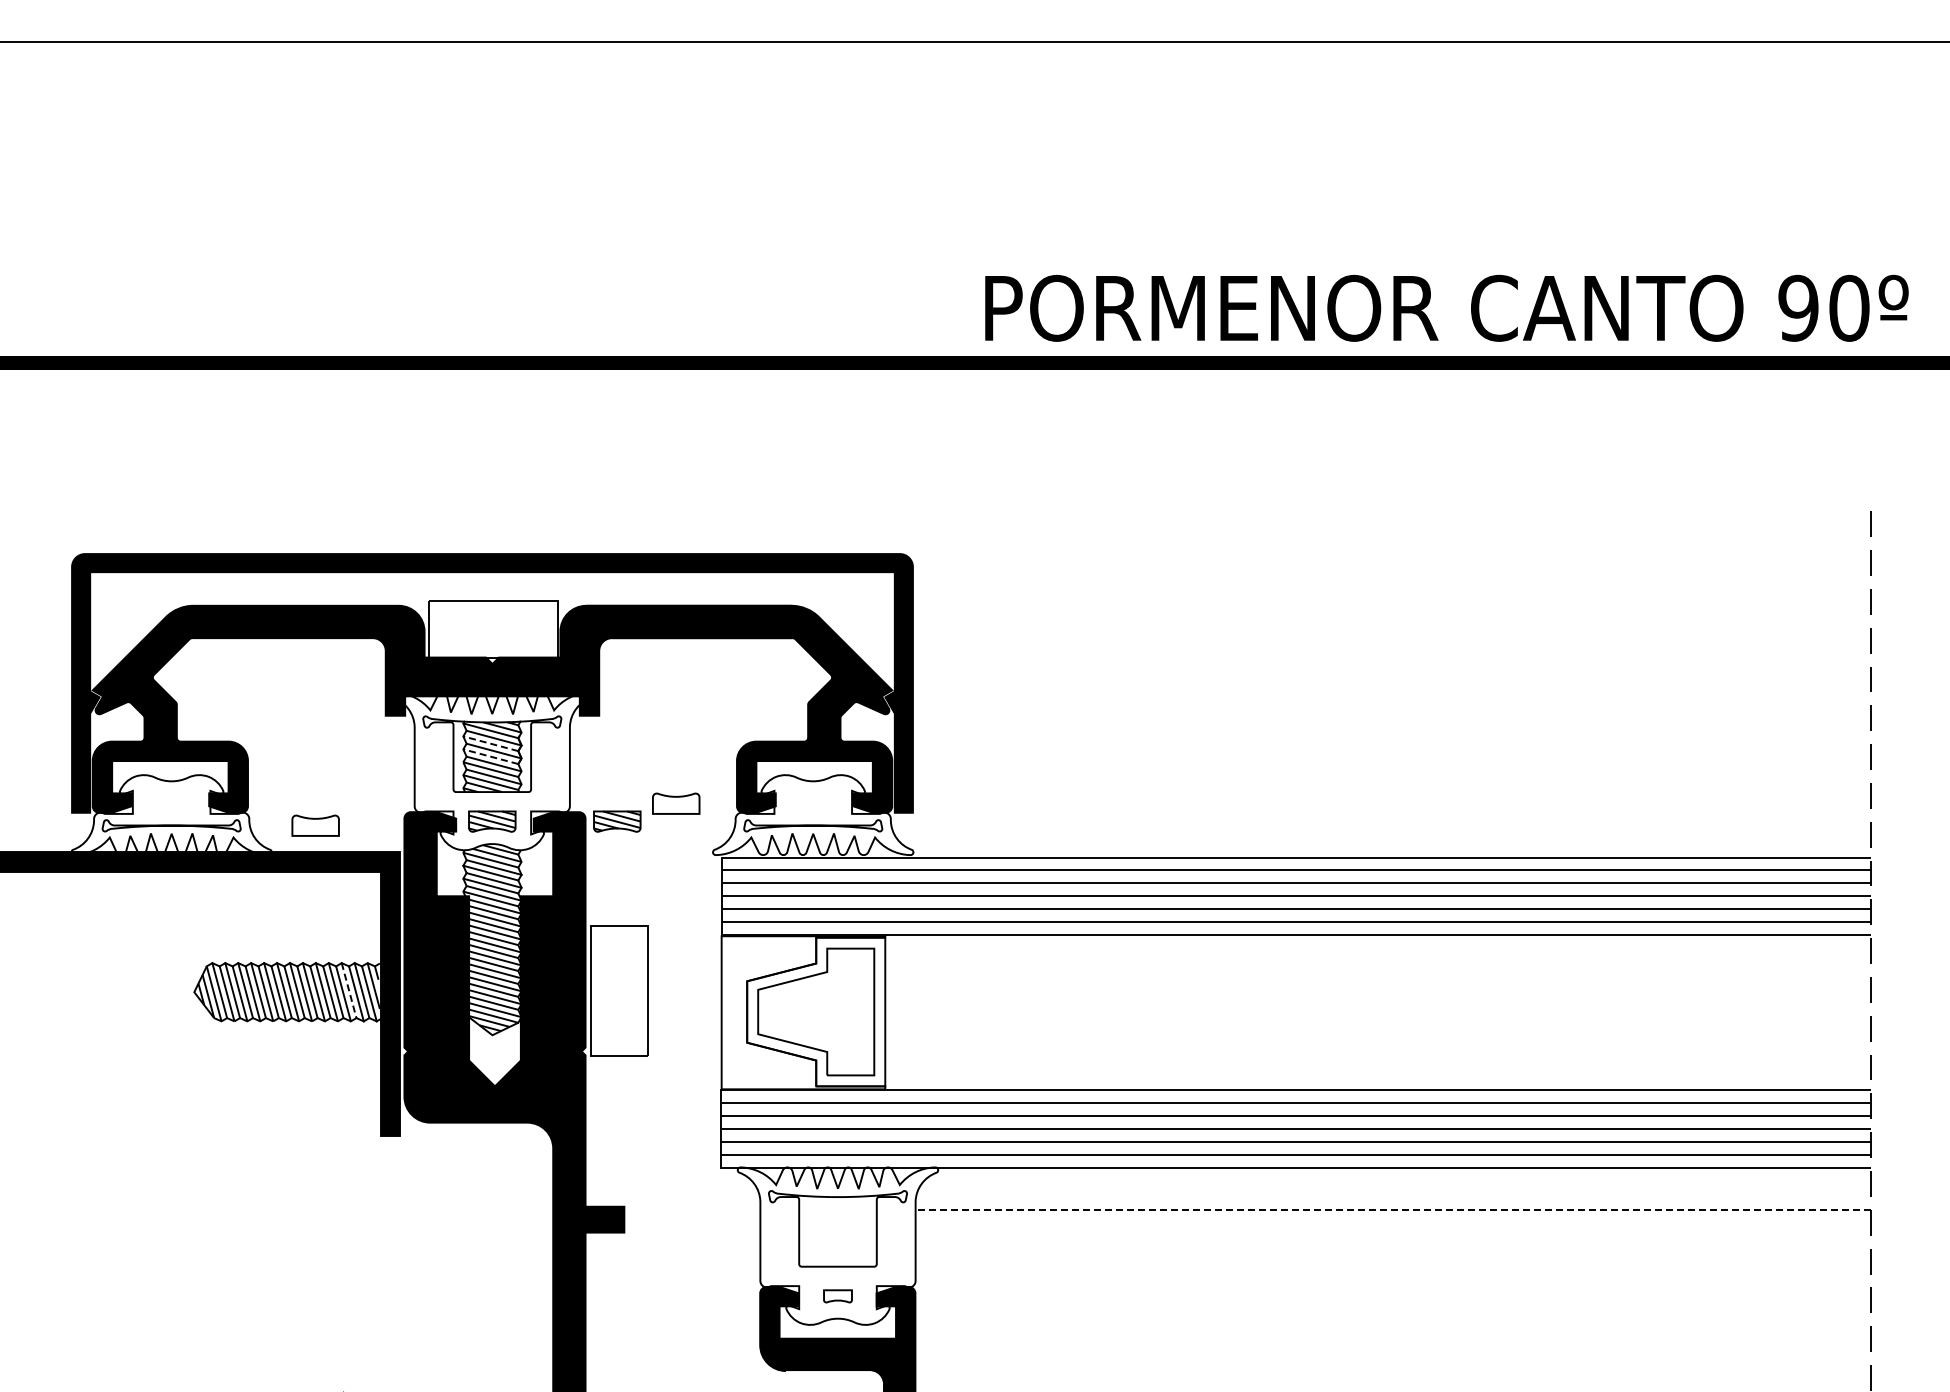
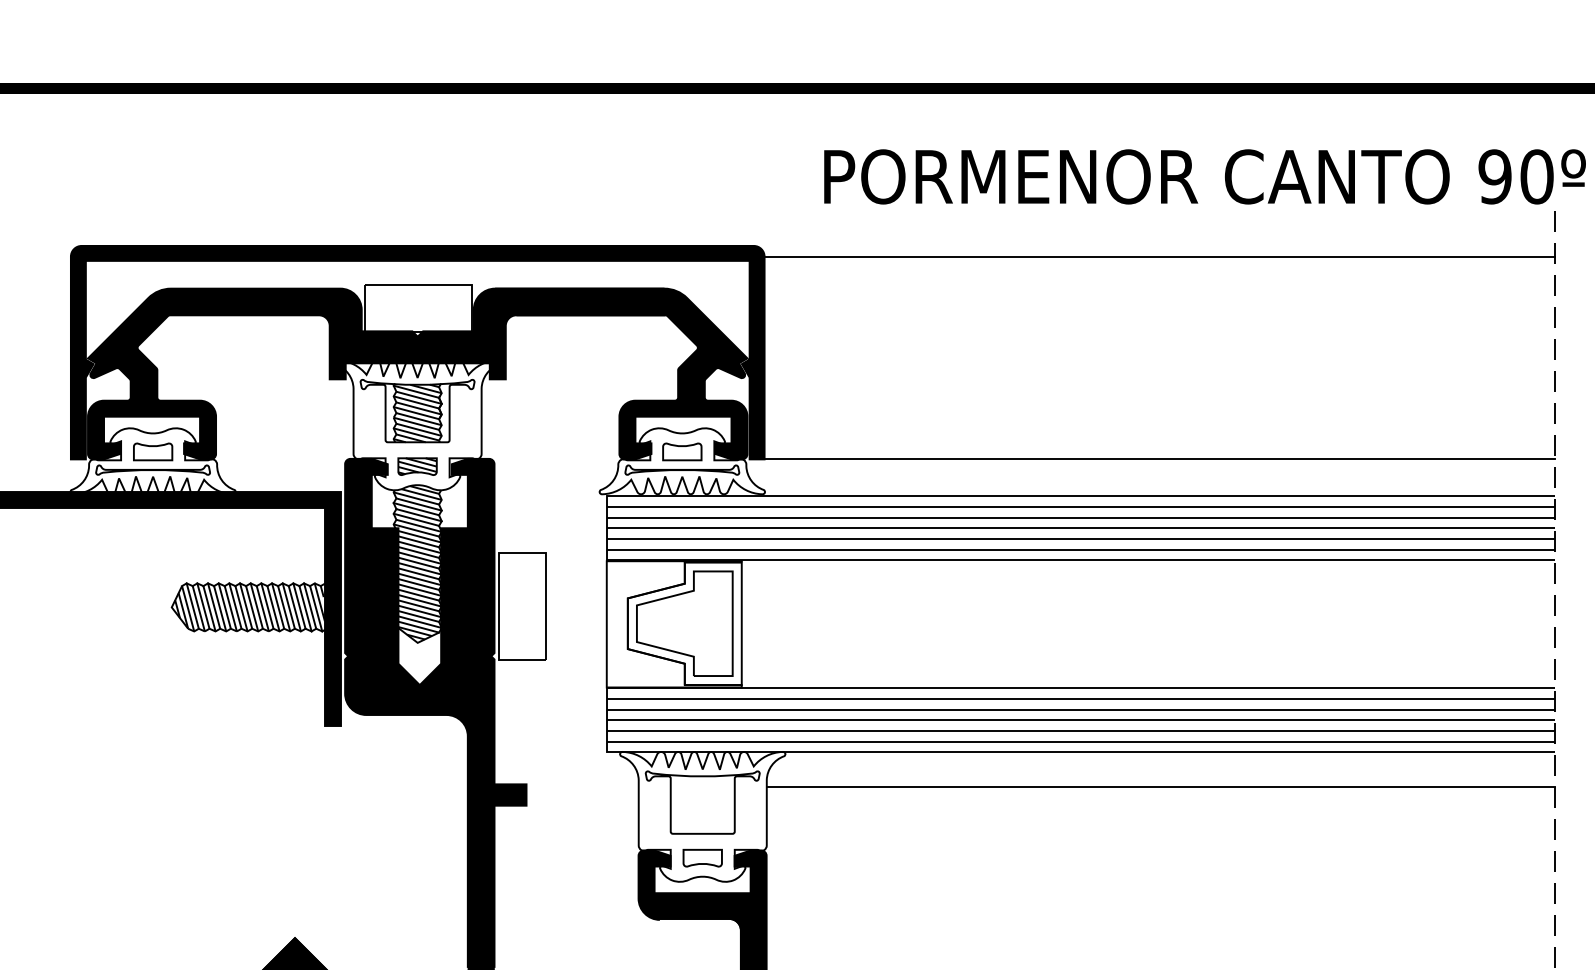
text: (1446, 307) -> (1204, 176), moved
line: (1391, 567) -> (1159, 257), added
line: (490, 743) -> (416, 402), dashed -> solid
line: (490, 756) -> (416, 412), dashed -> solid
part: (676, 803) -> (682, 451), moved
line: (1391, 812) -> (1159, 459), added
part: (617, 821) -> (520, 466), removed
part: (315, 825) -> (152, 451), moved
line: (349, 991) -> (299, 606), dashed -> solid
line: (1393, 1209) -> (1160, 786), dashed -> solid
part: (837, 1296) -> (702, 858), size x1.67

